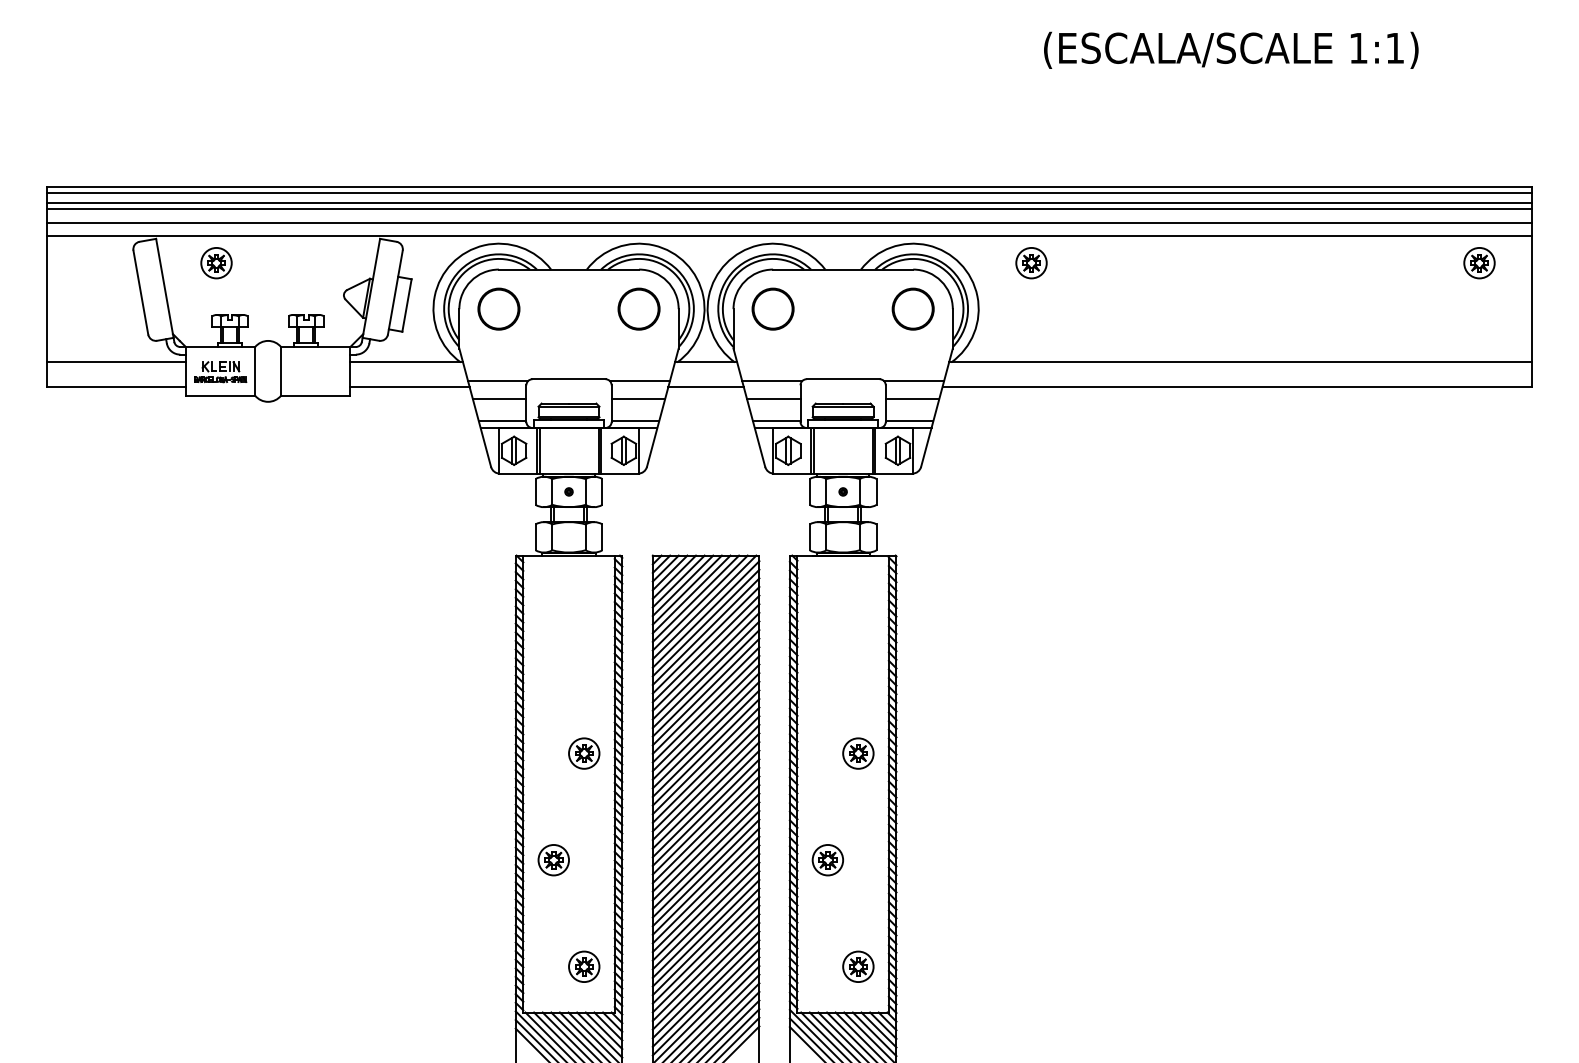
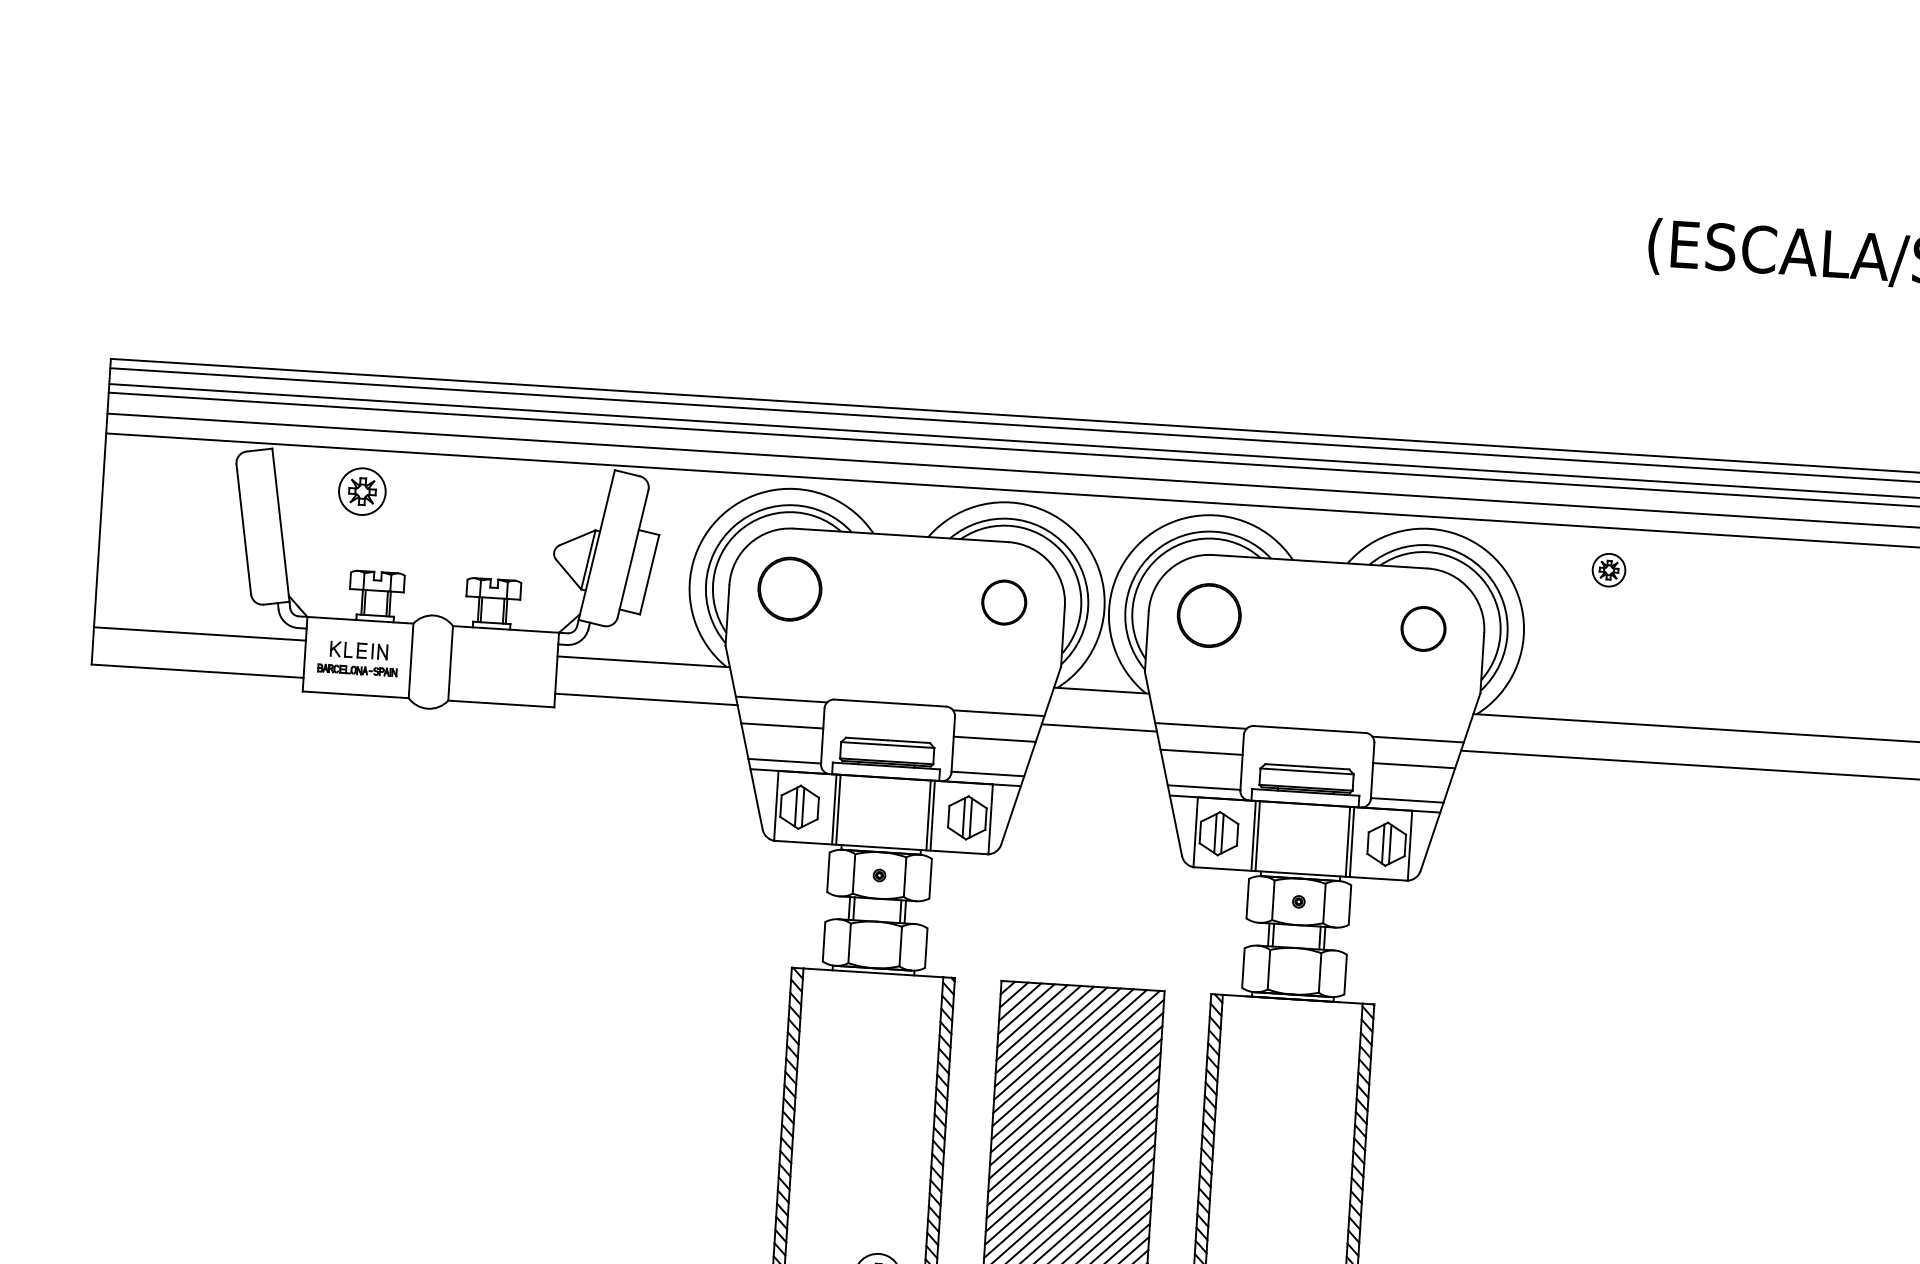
part: (1031, 263) -> (1608, 570), size x0.7
circle: (638, 308) -> (1003, 601), size x0.7
circle: (912, 308) -> (1422, 627), size x0.7

